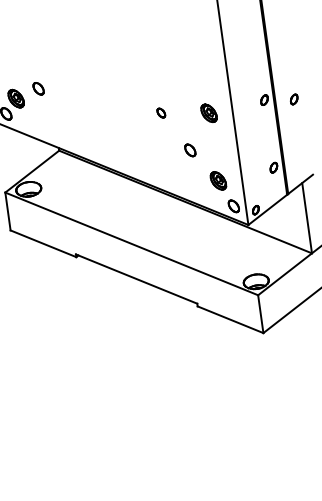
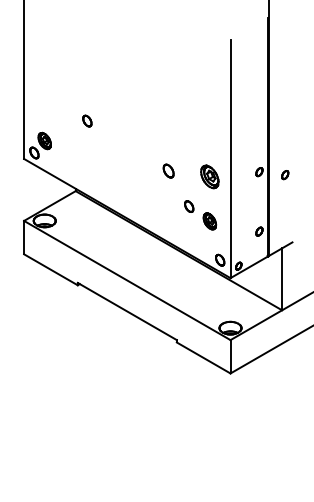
part: (38, 88) -> (87, 120), moved
part: (161, 112) -> (168, 170), size x1.6
part: (208, 113) -> (209, 176), size x1.4
part: (218, 181) -> (209, 221), moved

